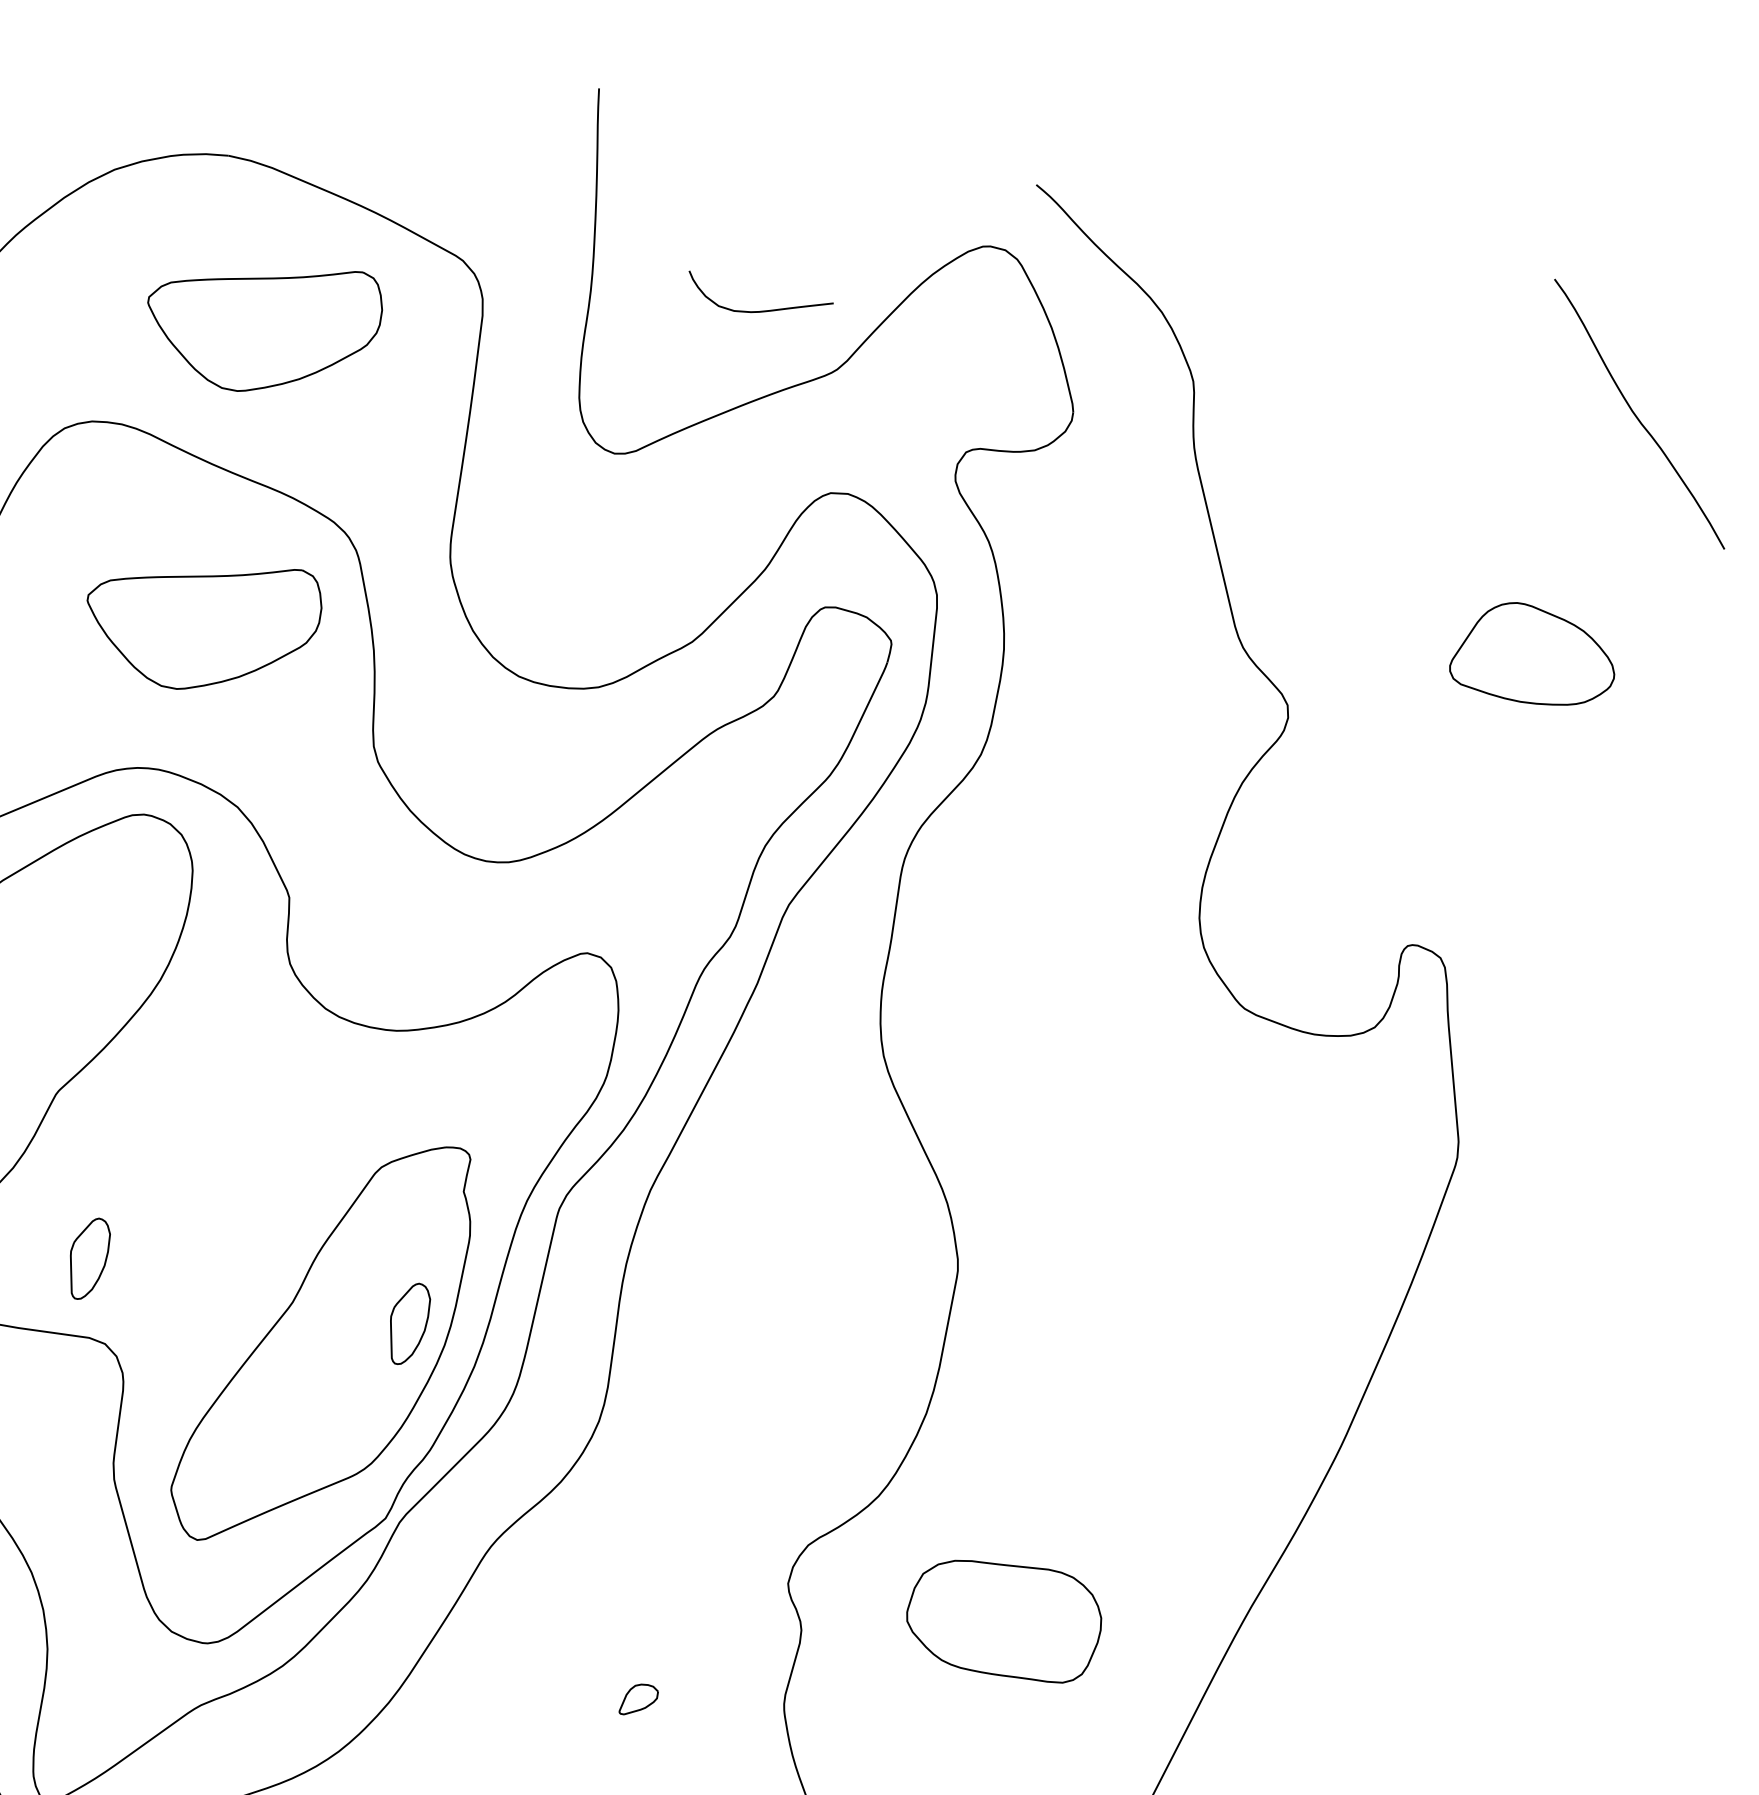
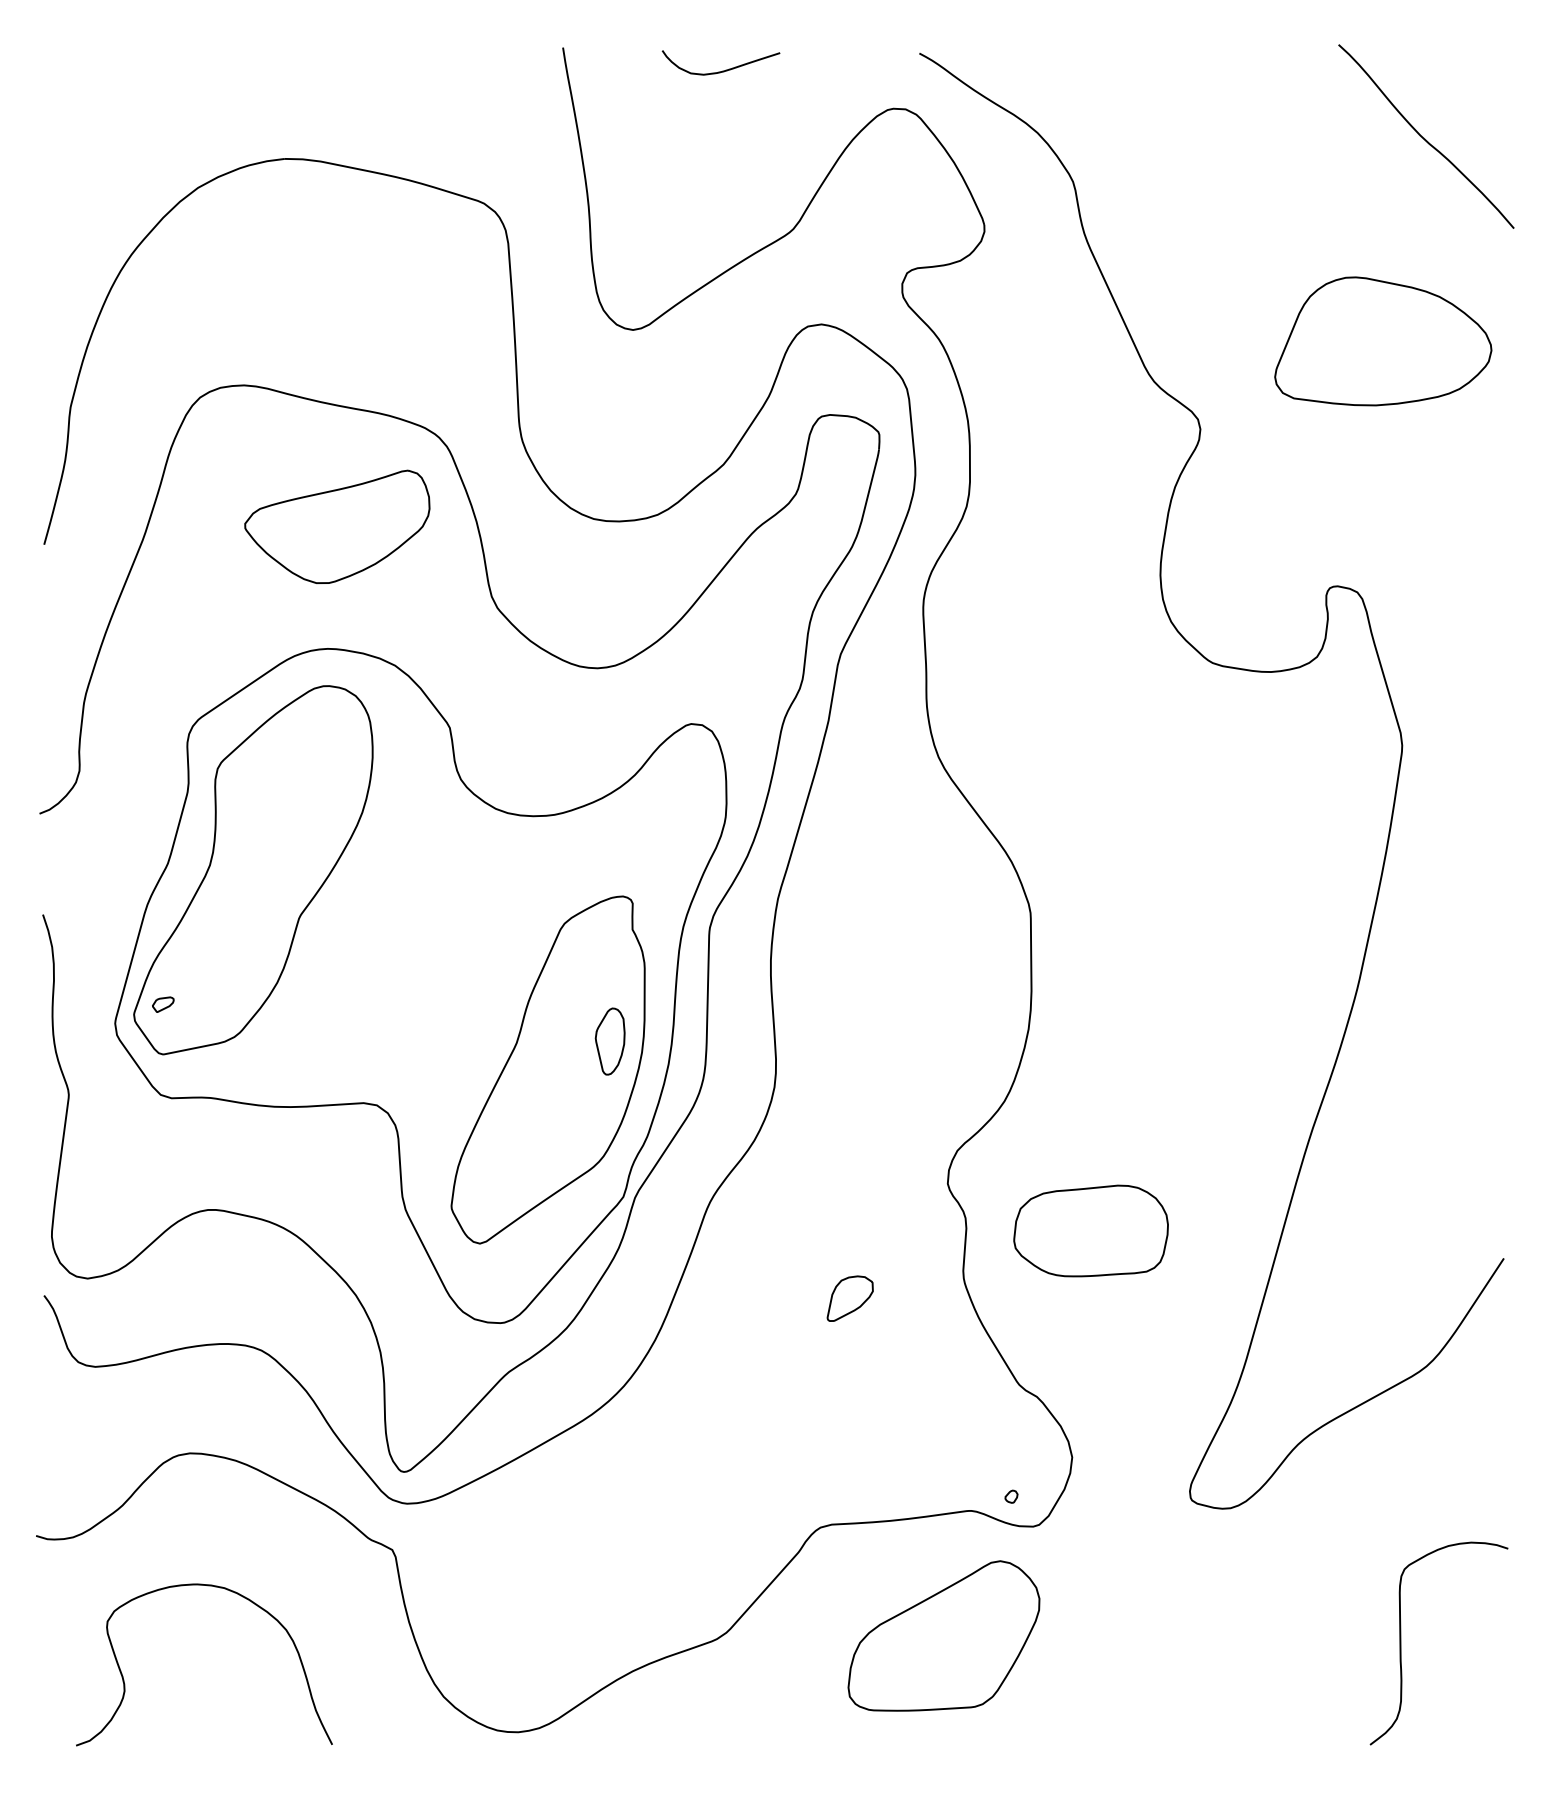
curve: (758, 310) -> (722, 70), moved
part: (262, 323) -> (337, 284), removed
part: (1535, 655) -> (1383, 341), size x1.67
part: (87, 1258) -> (349, 1041), removed
part: (1003, 1618) -> (1090, 1230), moved
part: (638, 1700) -> (849, 1298), size x1.67

